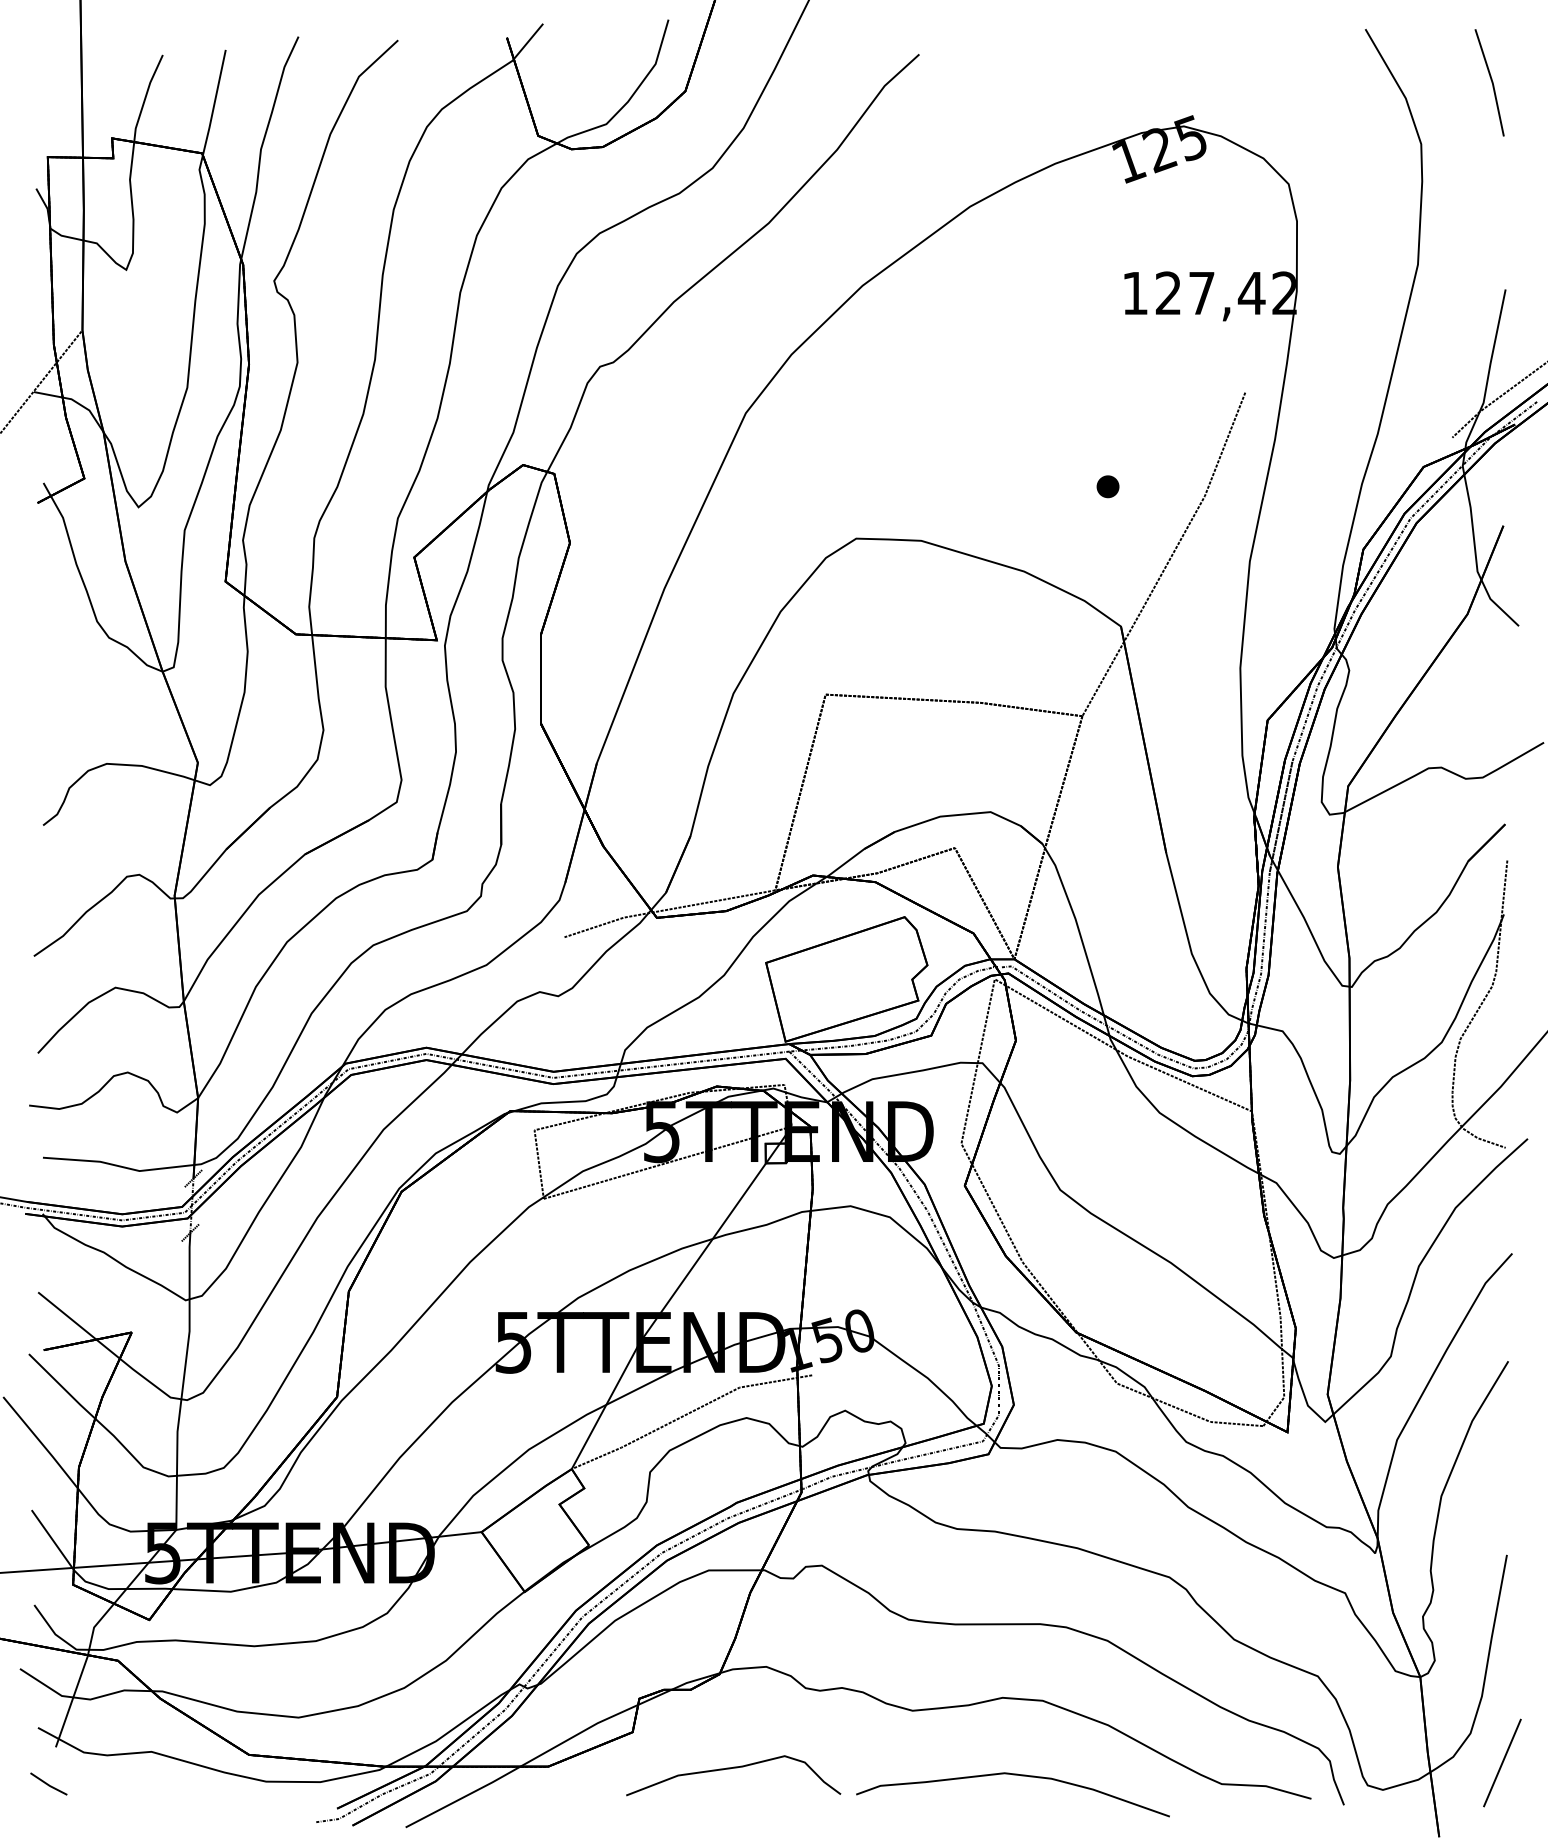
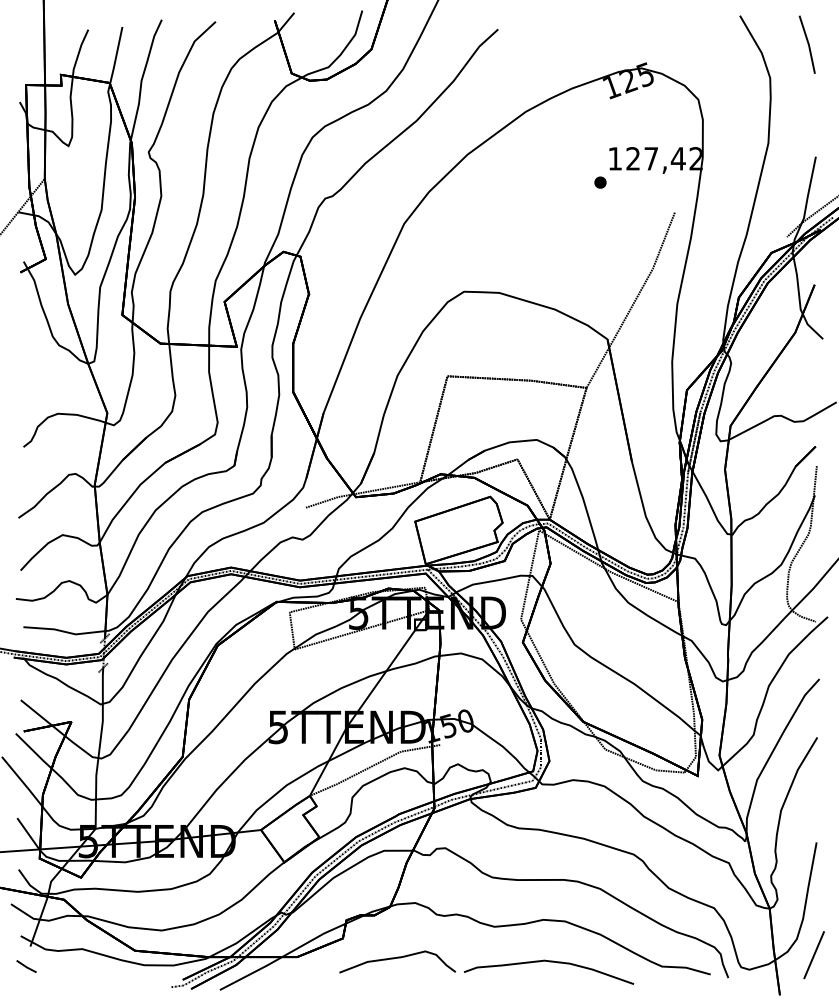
part: (1108, 486) -> (600, 182), moved

